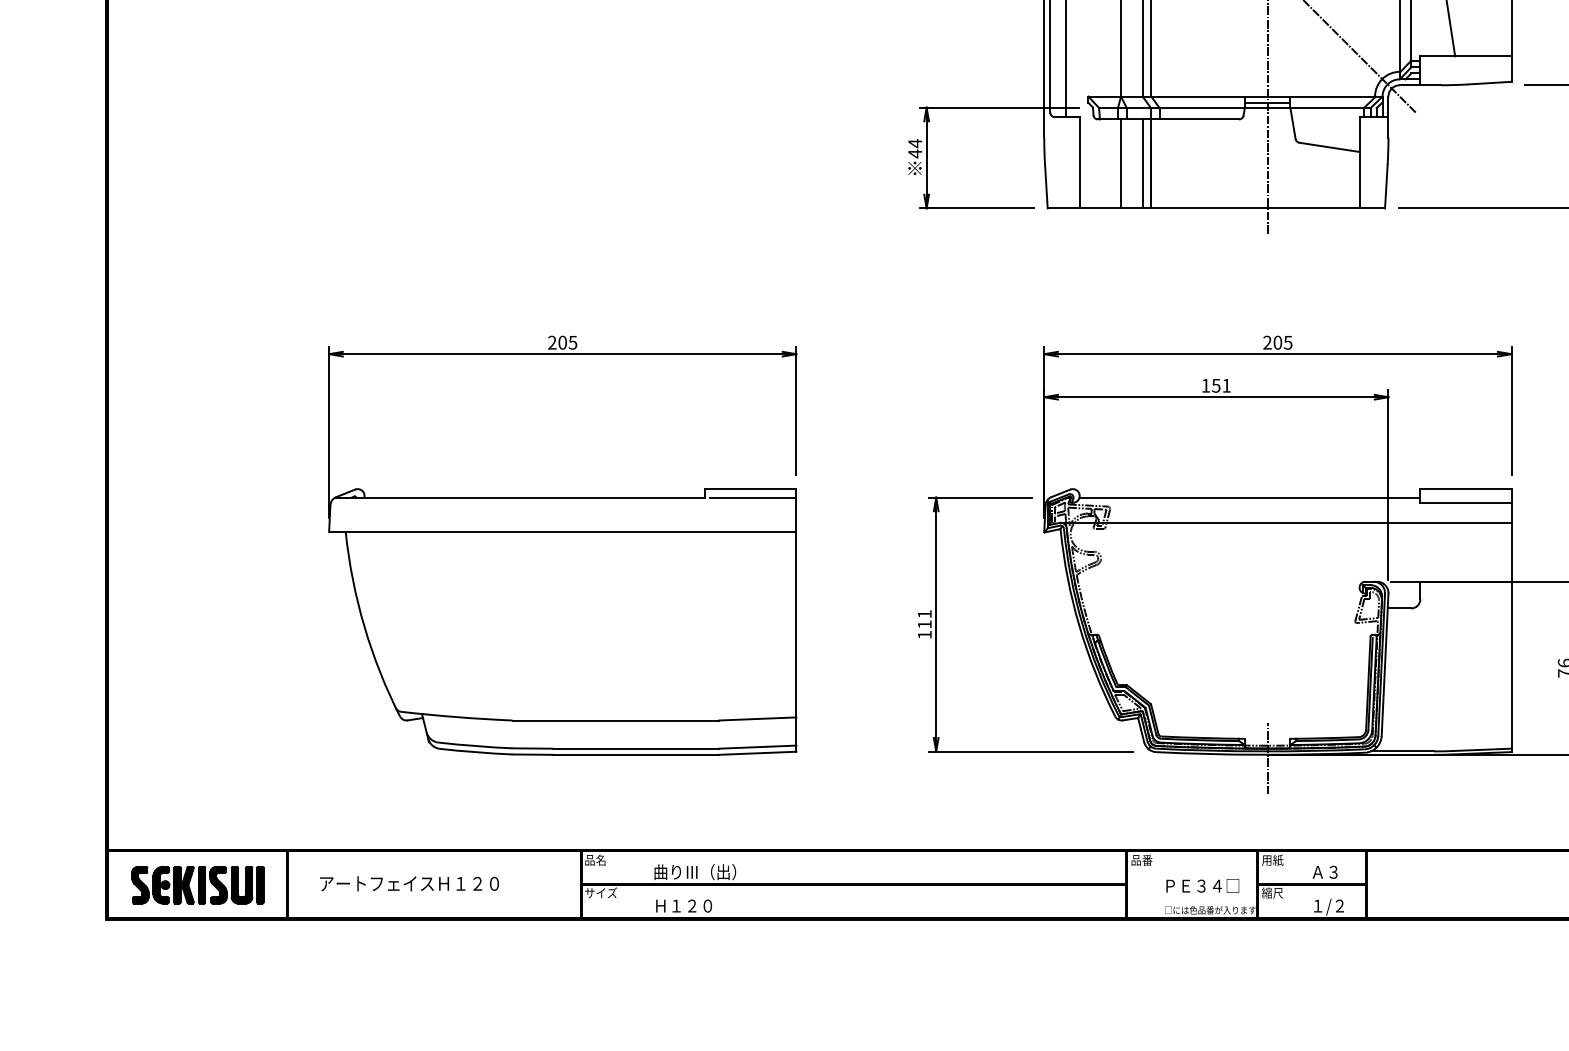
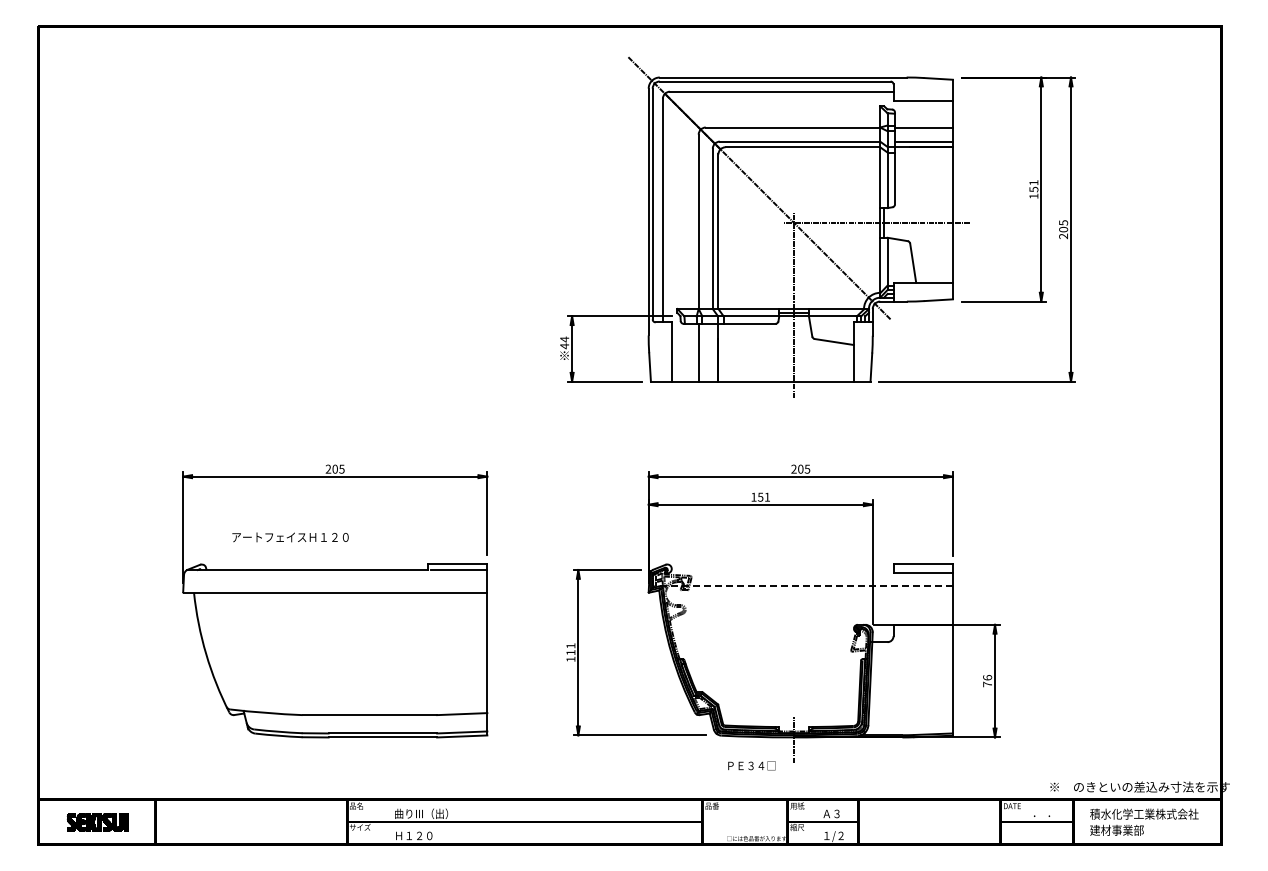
line: (1142, 163) -> (712, 352), removed
line: (1249, 496) -> (782, 569), removed
line: (1286, 522) -> (806, 586), solid -> dashed
text: (409, 883) -> (290, 537), moved
part: (197, 885) -> (97, 822), size x0.7
text: (1202, 885) -> (751, 765), moved

